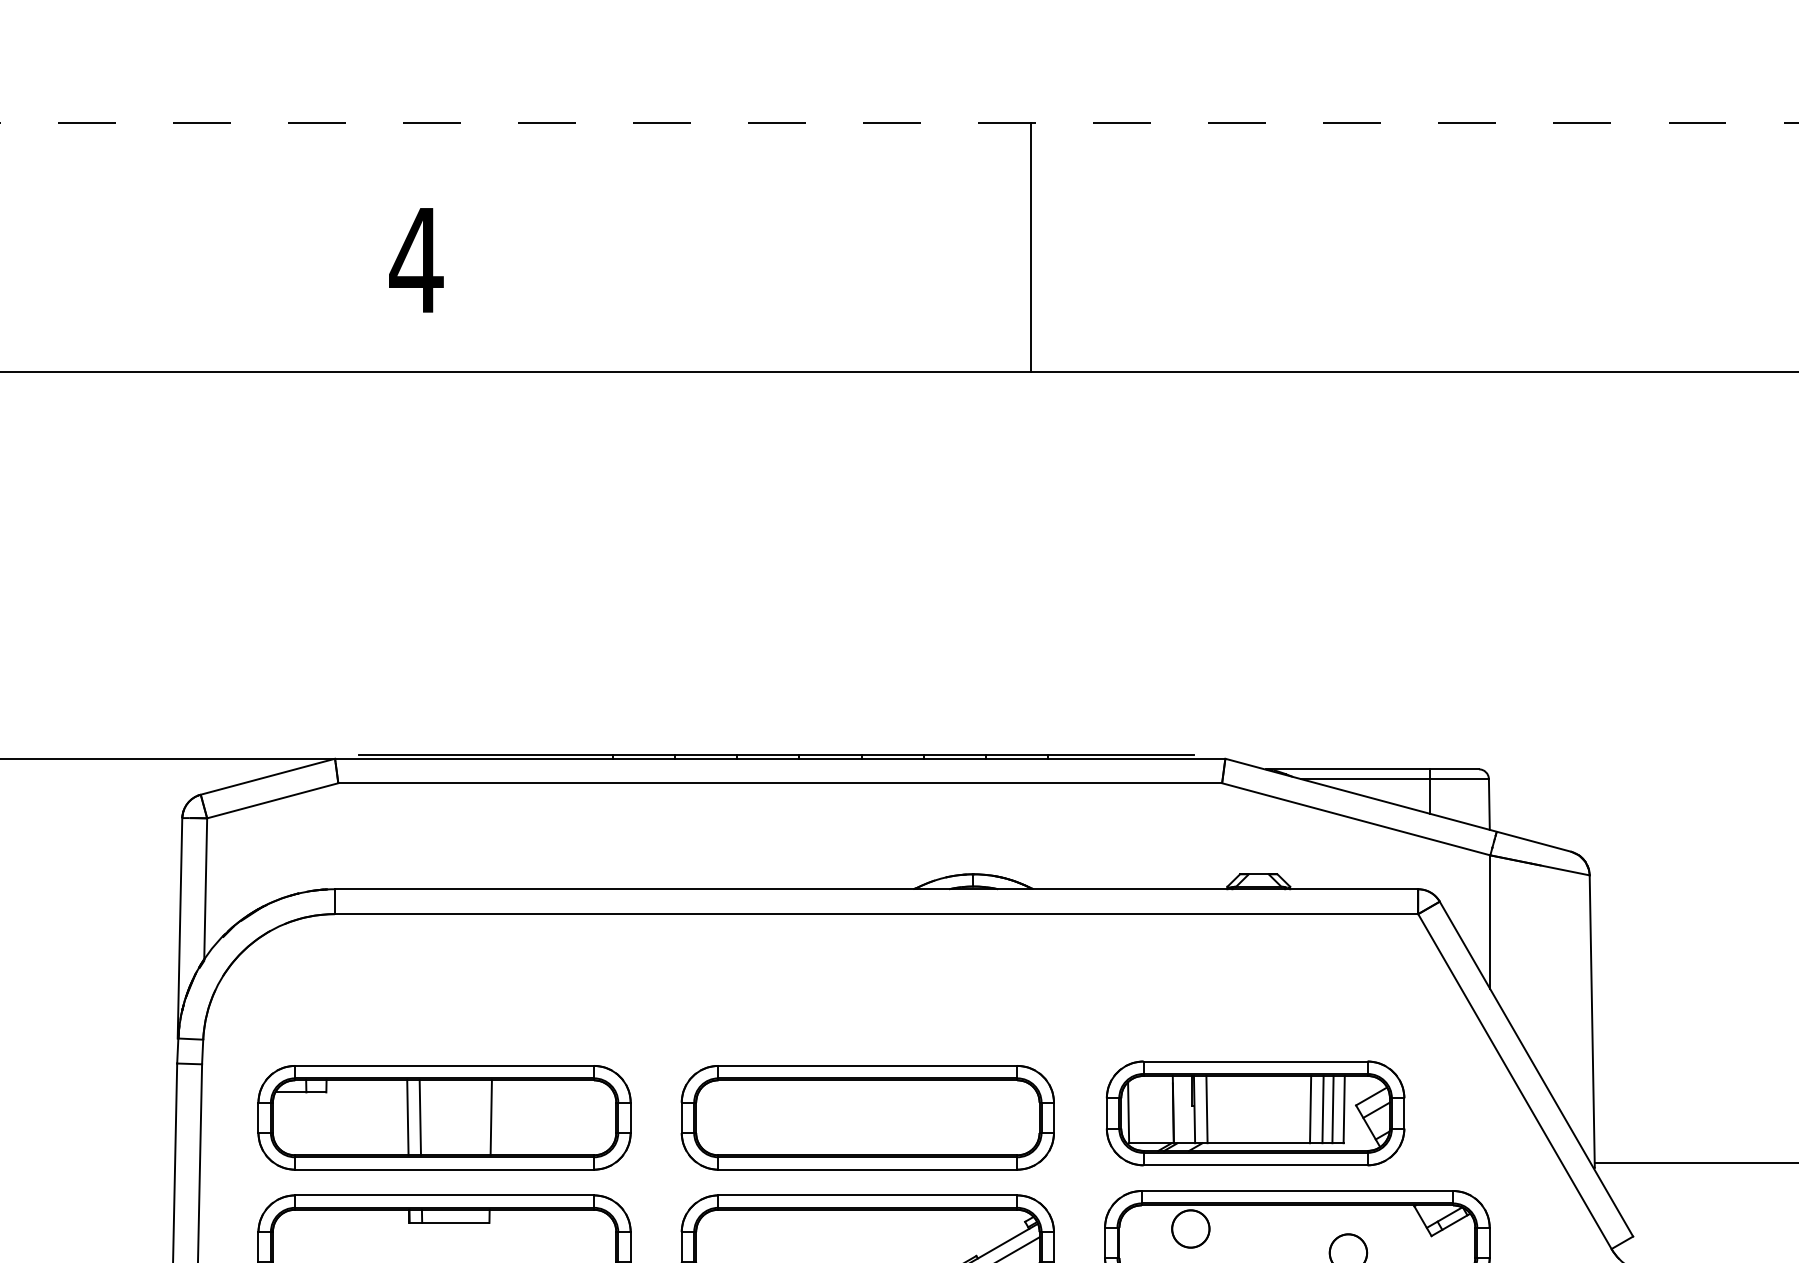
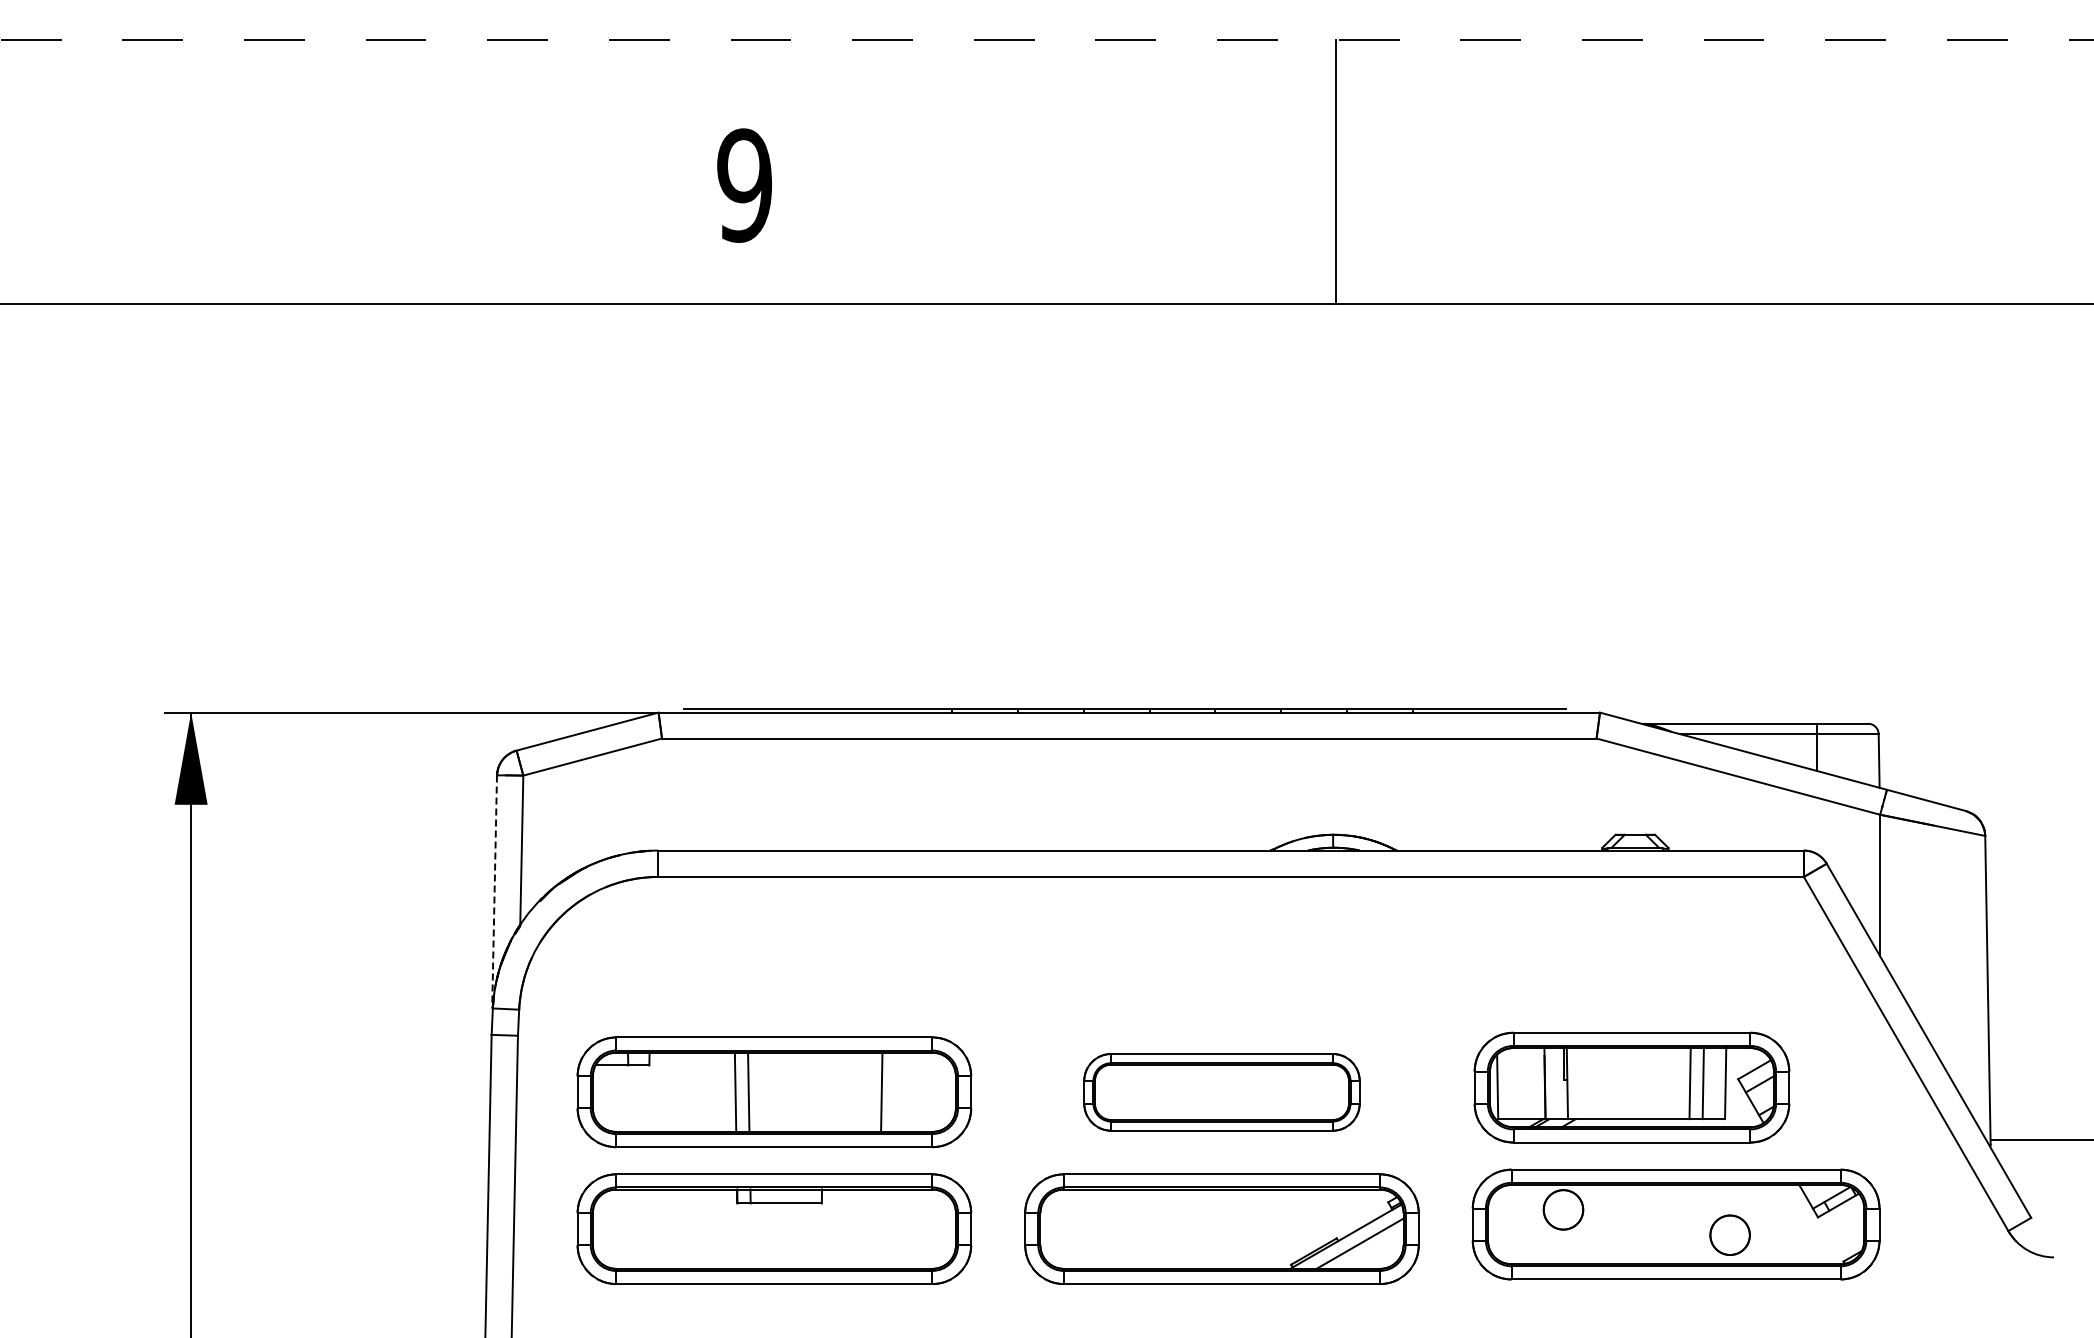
line: (1031, 247) -> (1336, 171), moved
text: (416, 260) -> (744, 185), 4 -> 9
line: (179, 928) -> (494, 892), solid -> dashed
line: (1206, 1109) -> (1580, 1083), removed
line: (1332, 1109) -> (1713, 1083), removed
line: (491, 1118) -> (881, 1093), moved
part: (867, 1118) -> (1221, 1092), size x0.7

